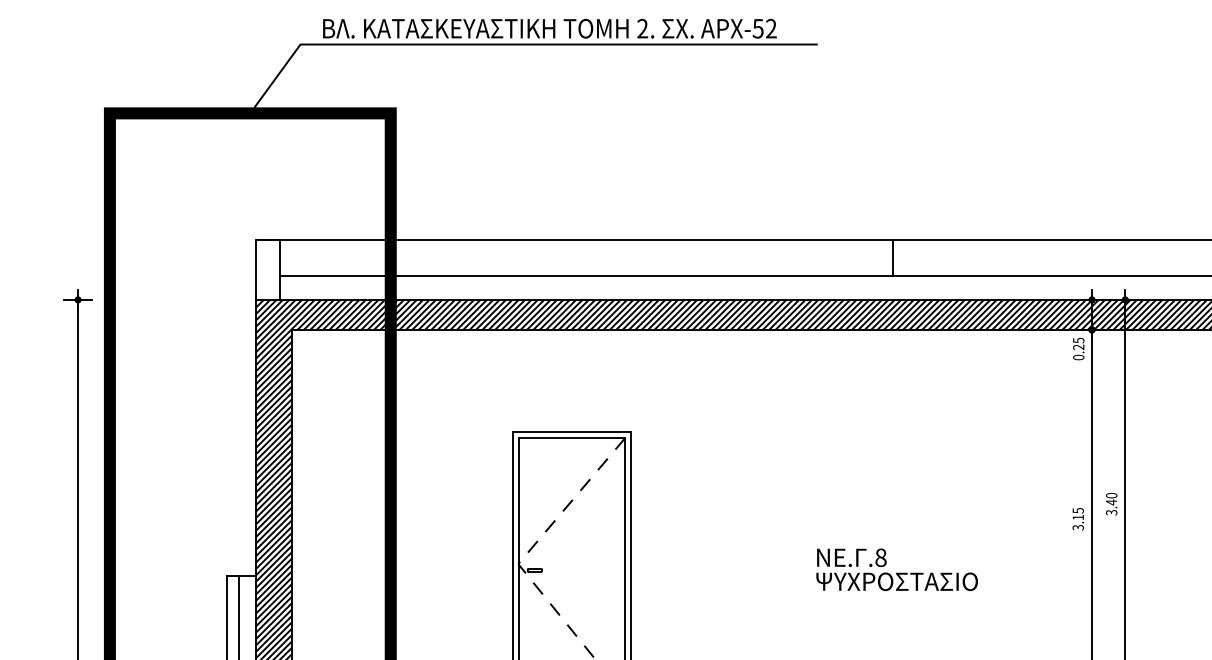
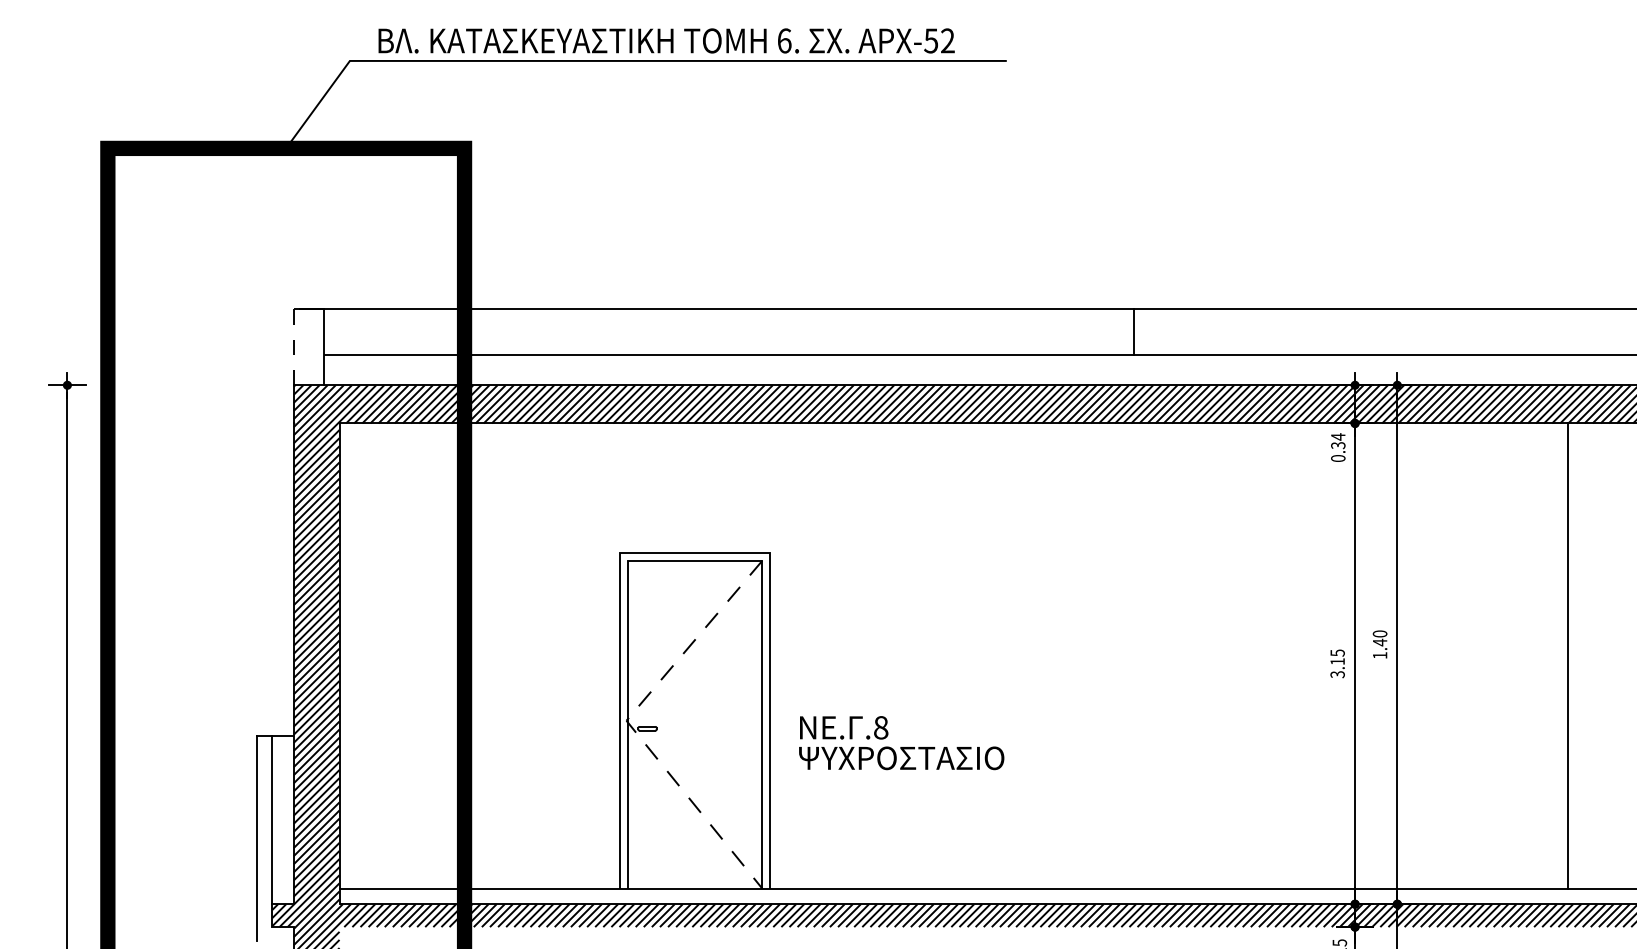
text: (642, 28) -> (784, 40), 2. -> 6.
line: (893, 257) -> (1134, 331), moved
line: (256, 270) -> (293, 347), solid -> dashed
text: (1078, 344) -> (1338, 441), 0.25 -> 0.34
text: (1111, 512) -> (1379, 655), 3.40 -> 1.40
text: (897, 570) -> (901, 743), moved

